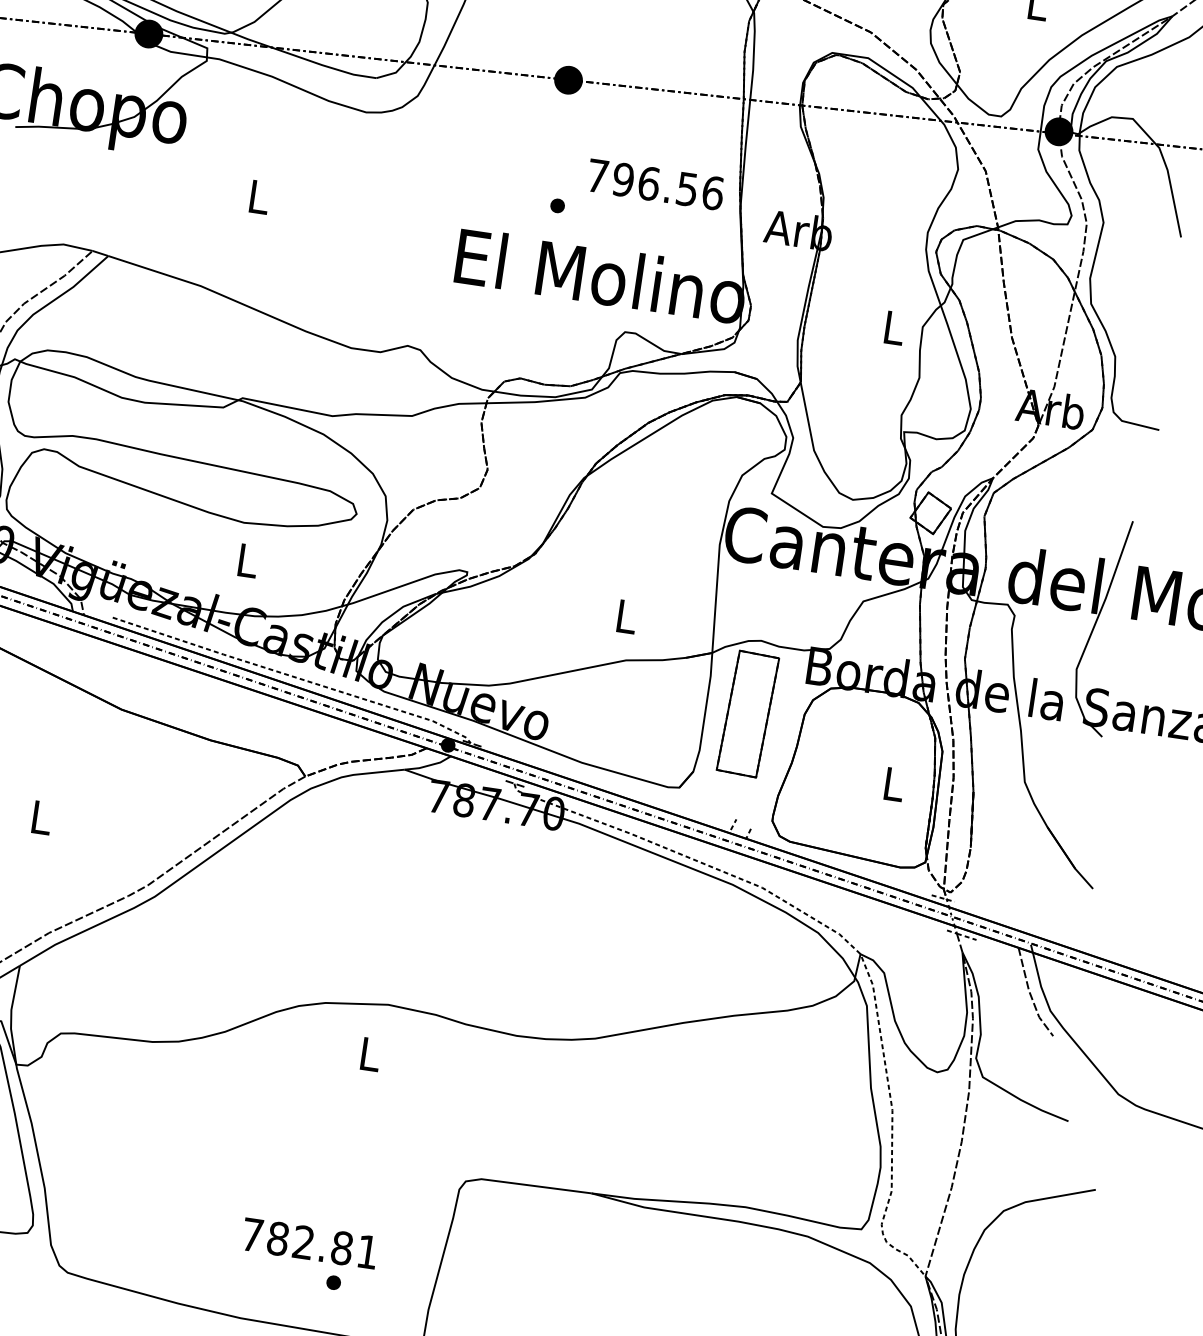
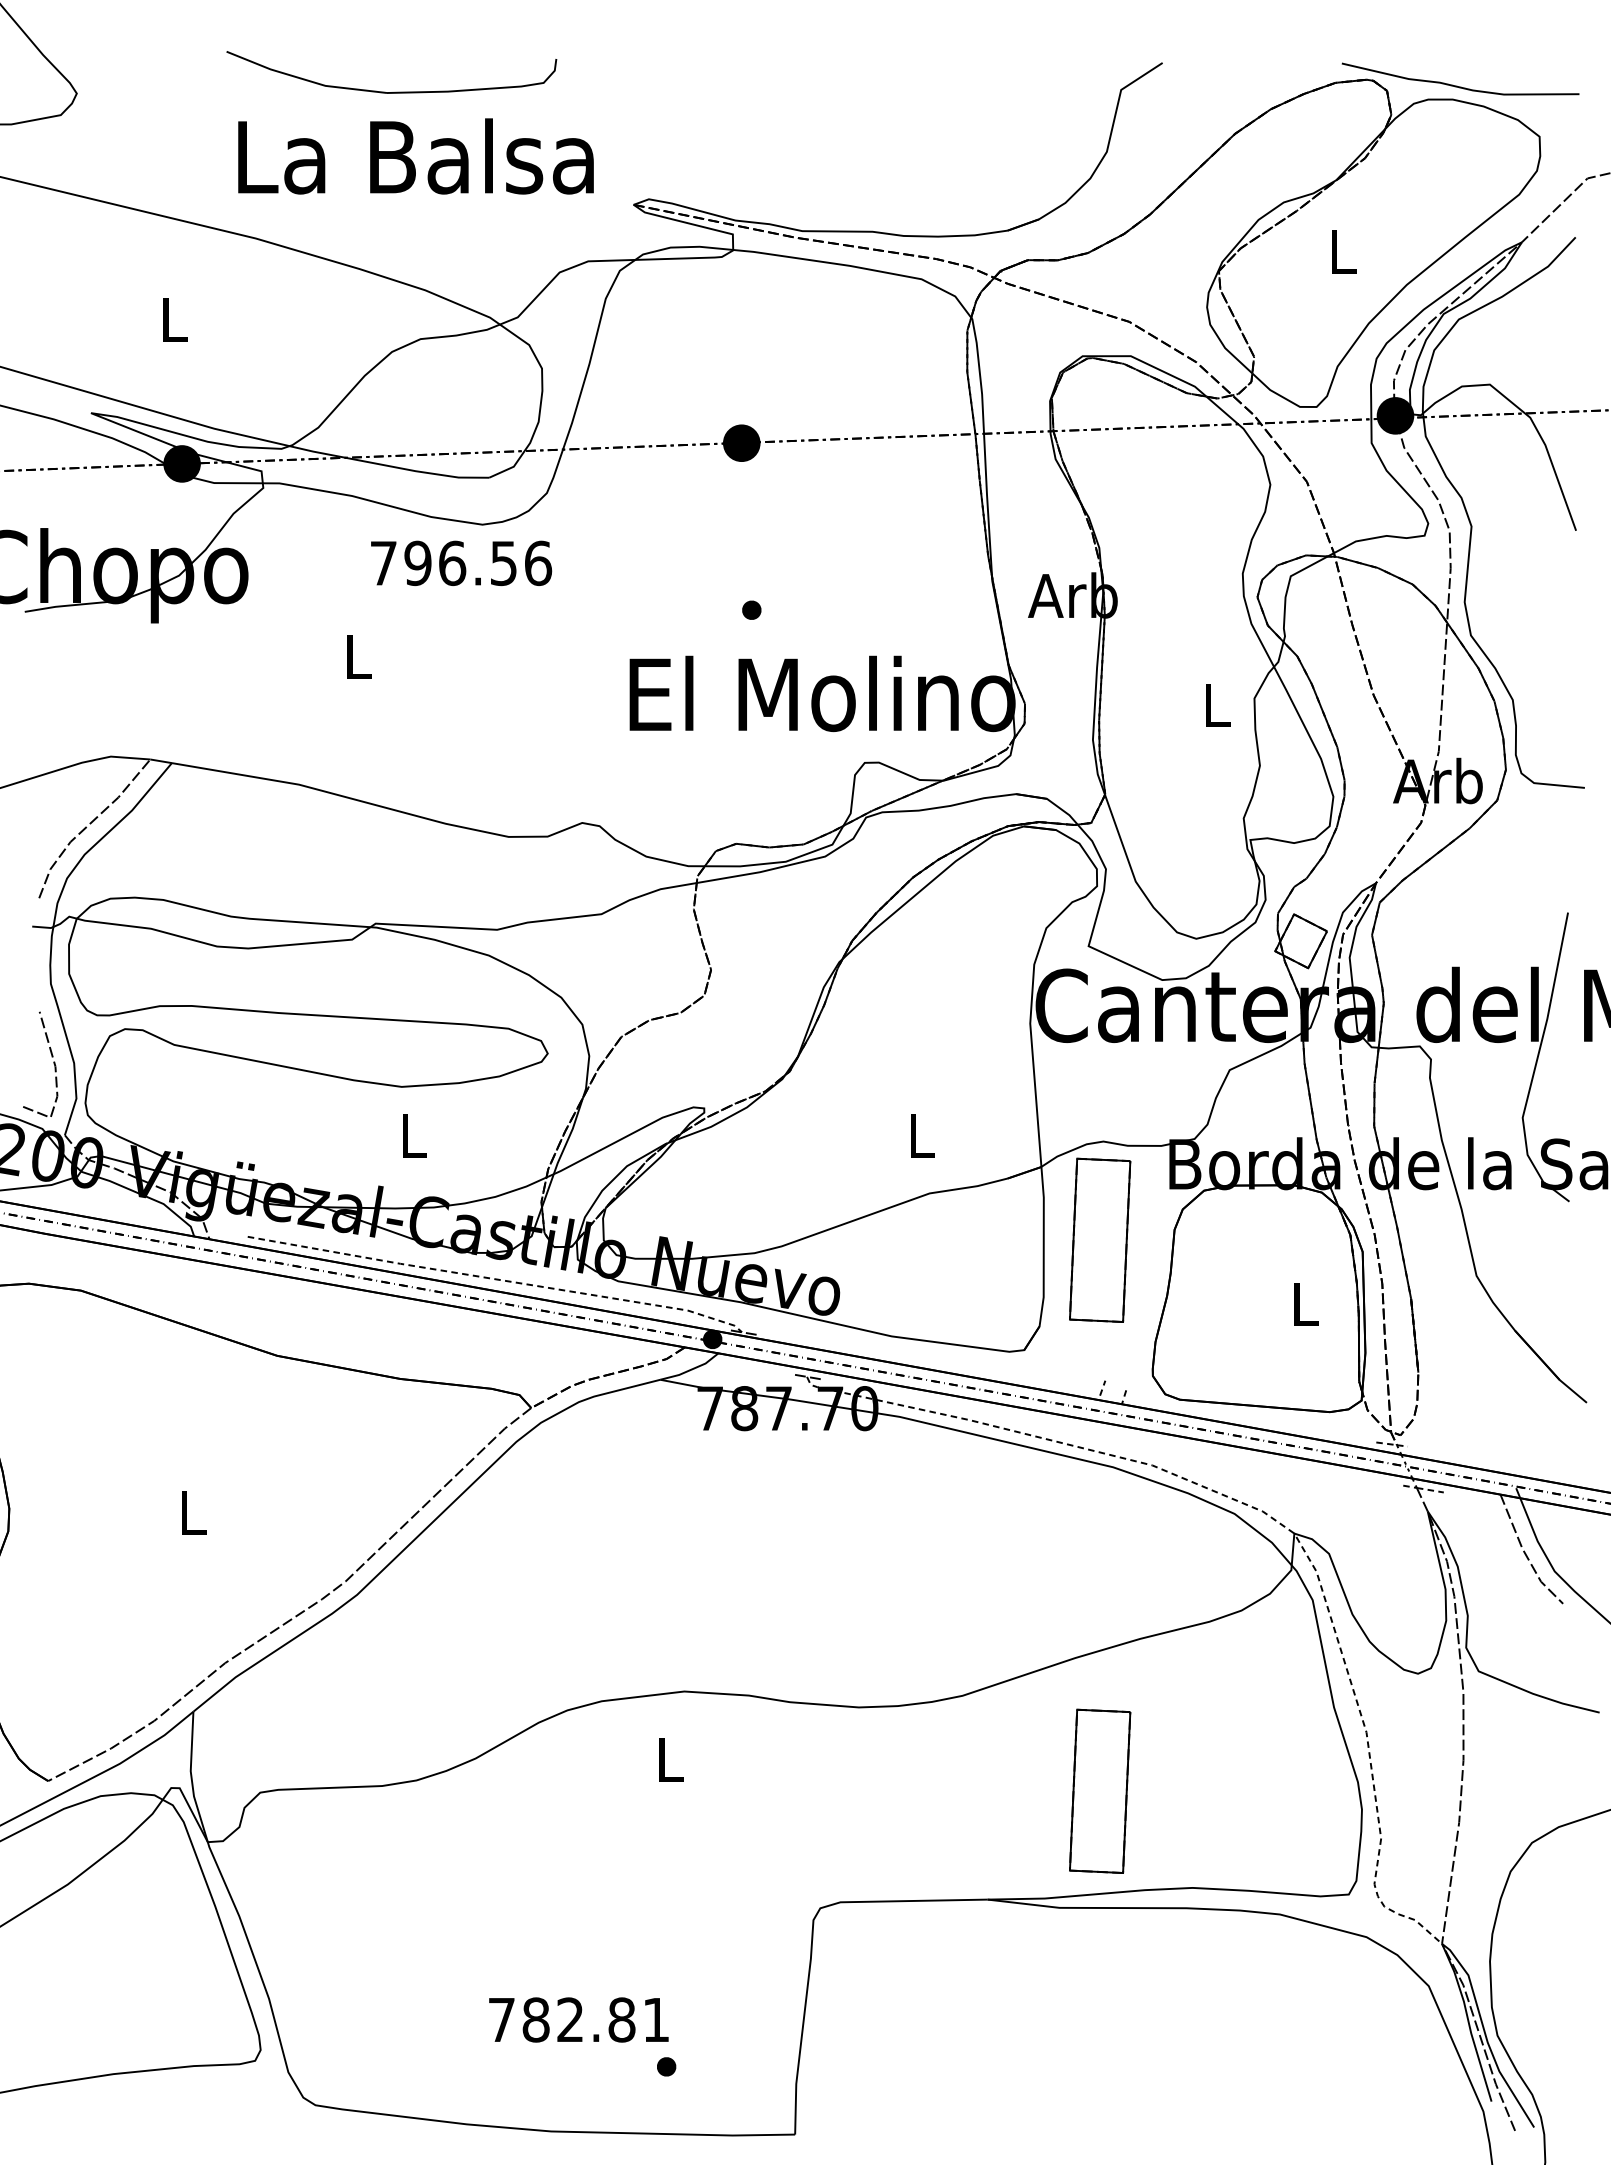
text: (655, 184) -> (461, 562), moved
part: (687, 1124) -> (1100, 1790), added
text: (309, 1243) -> (578, 2019), moved

